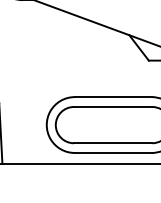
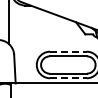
line: (113, 96) -> (68, 51), solid -> dashed
line: (113, 153) -> (68, 78), solid -> dashed

